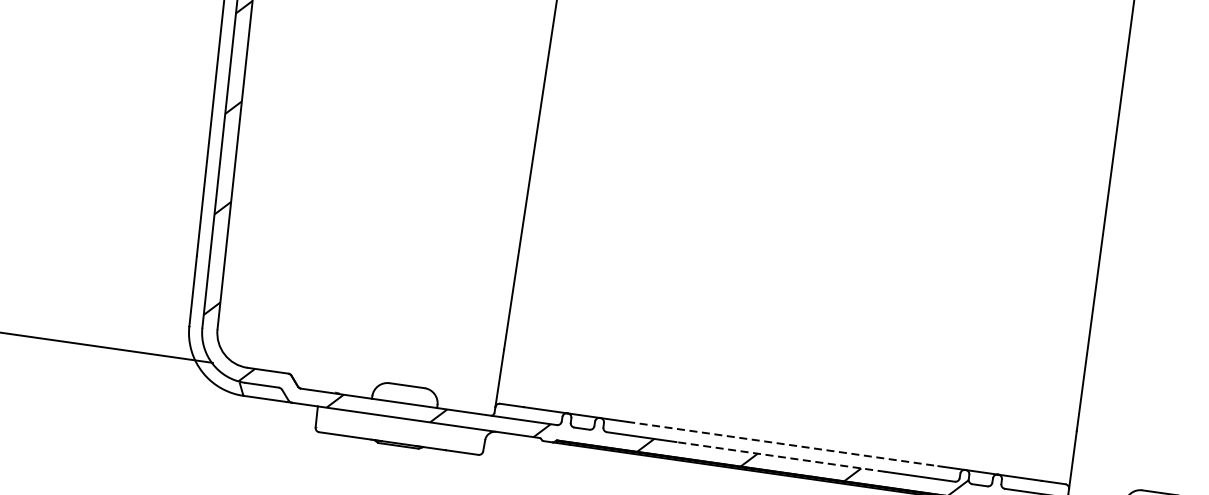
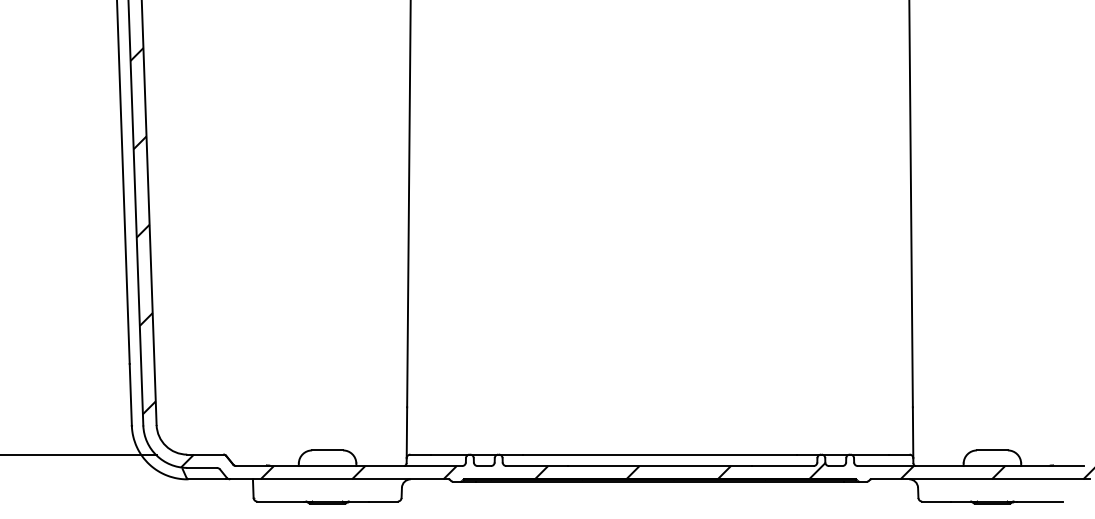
line: (783, 443) -> (660, 454), dashed -> solid
line: (780, 457) -> (659, 466), dashed -> solid

